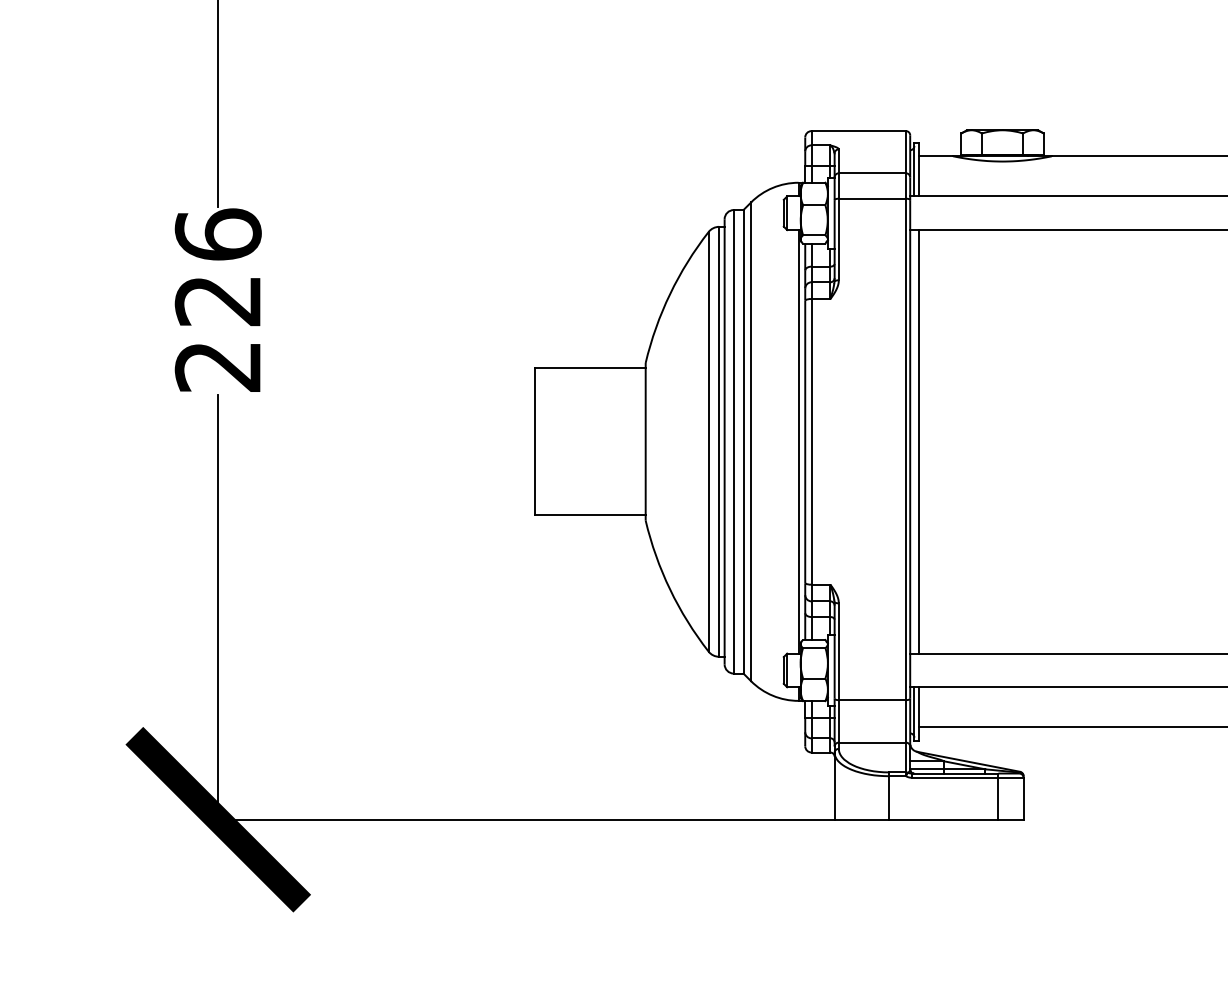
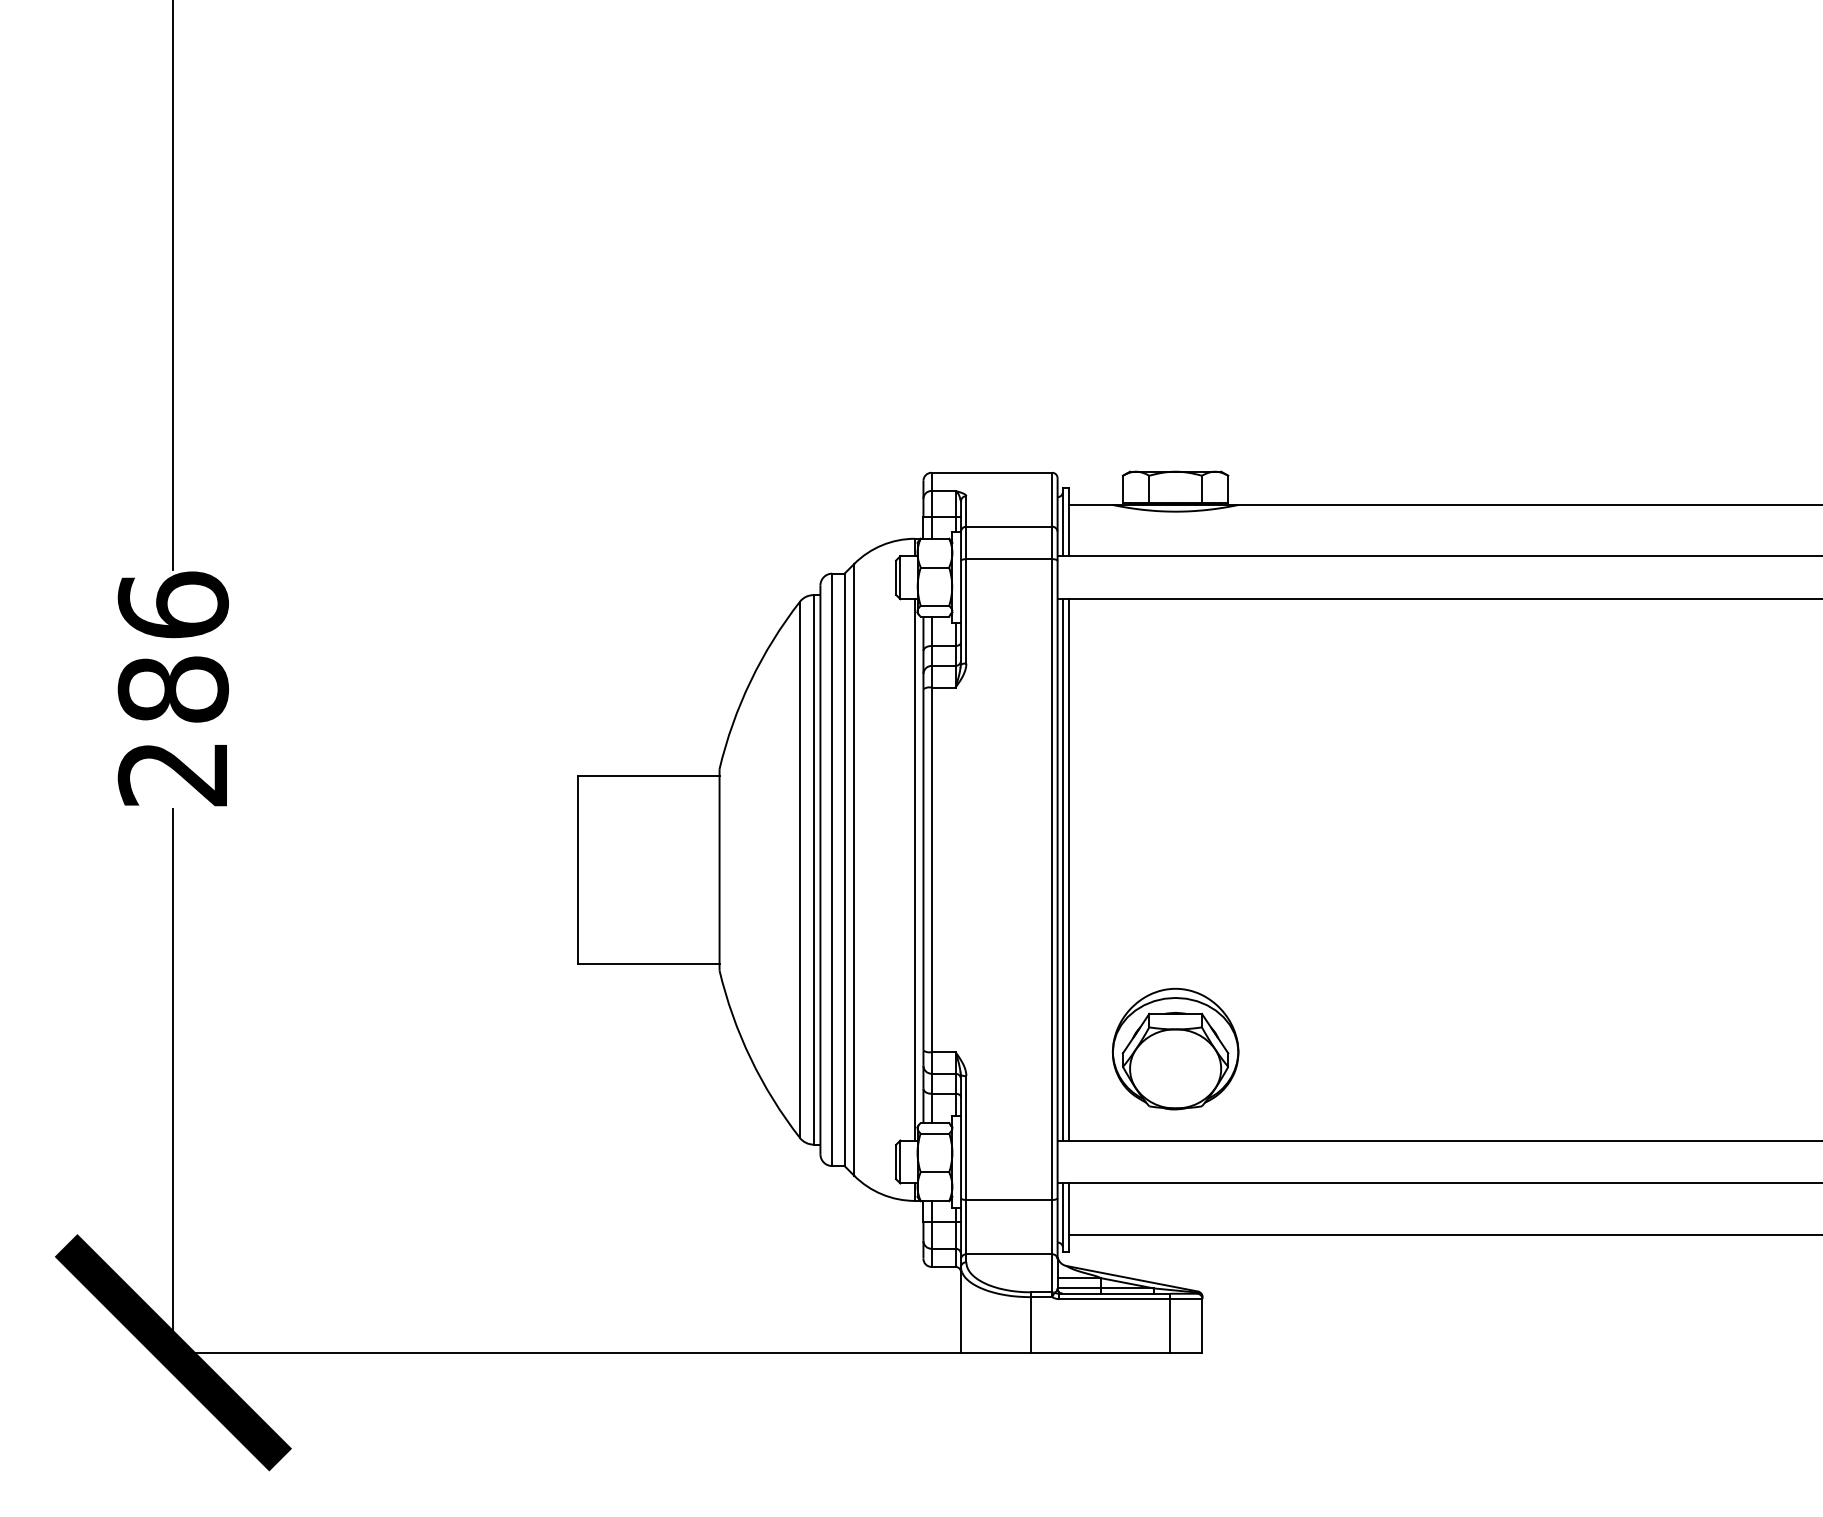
text: (218, 300) -> (173, 689), 226 -> 286
line: (914, 441) -> (1062, 869), added
part: (1002, 581) -> (1175, 1048), added

